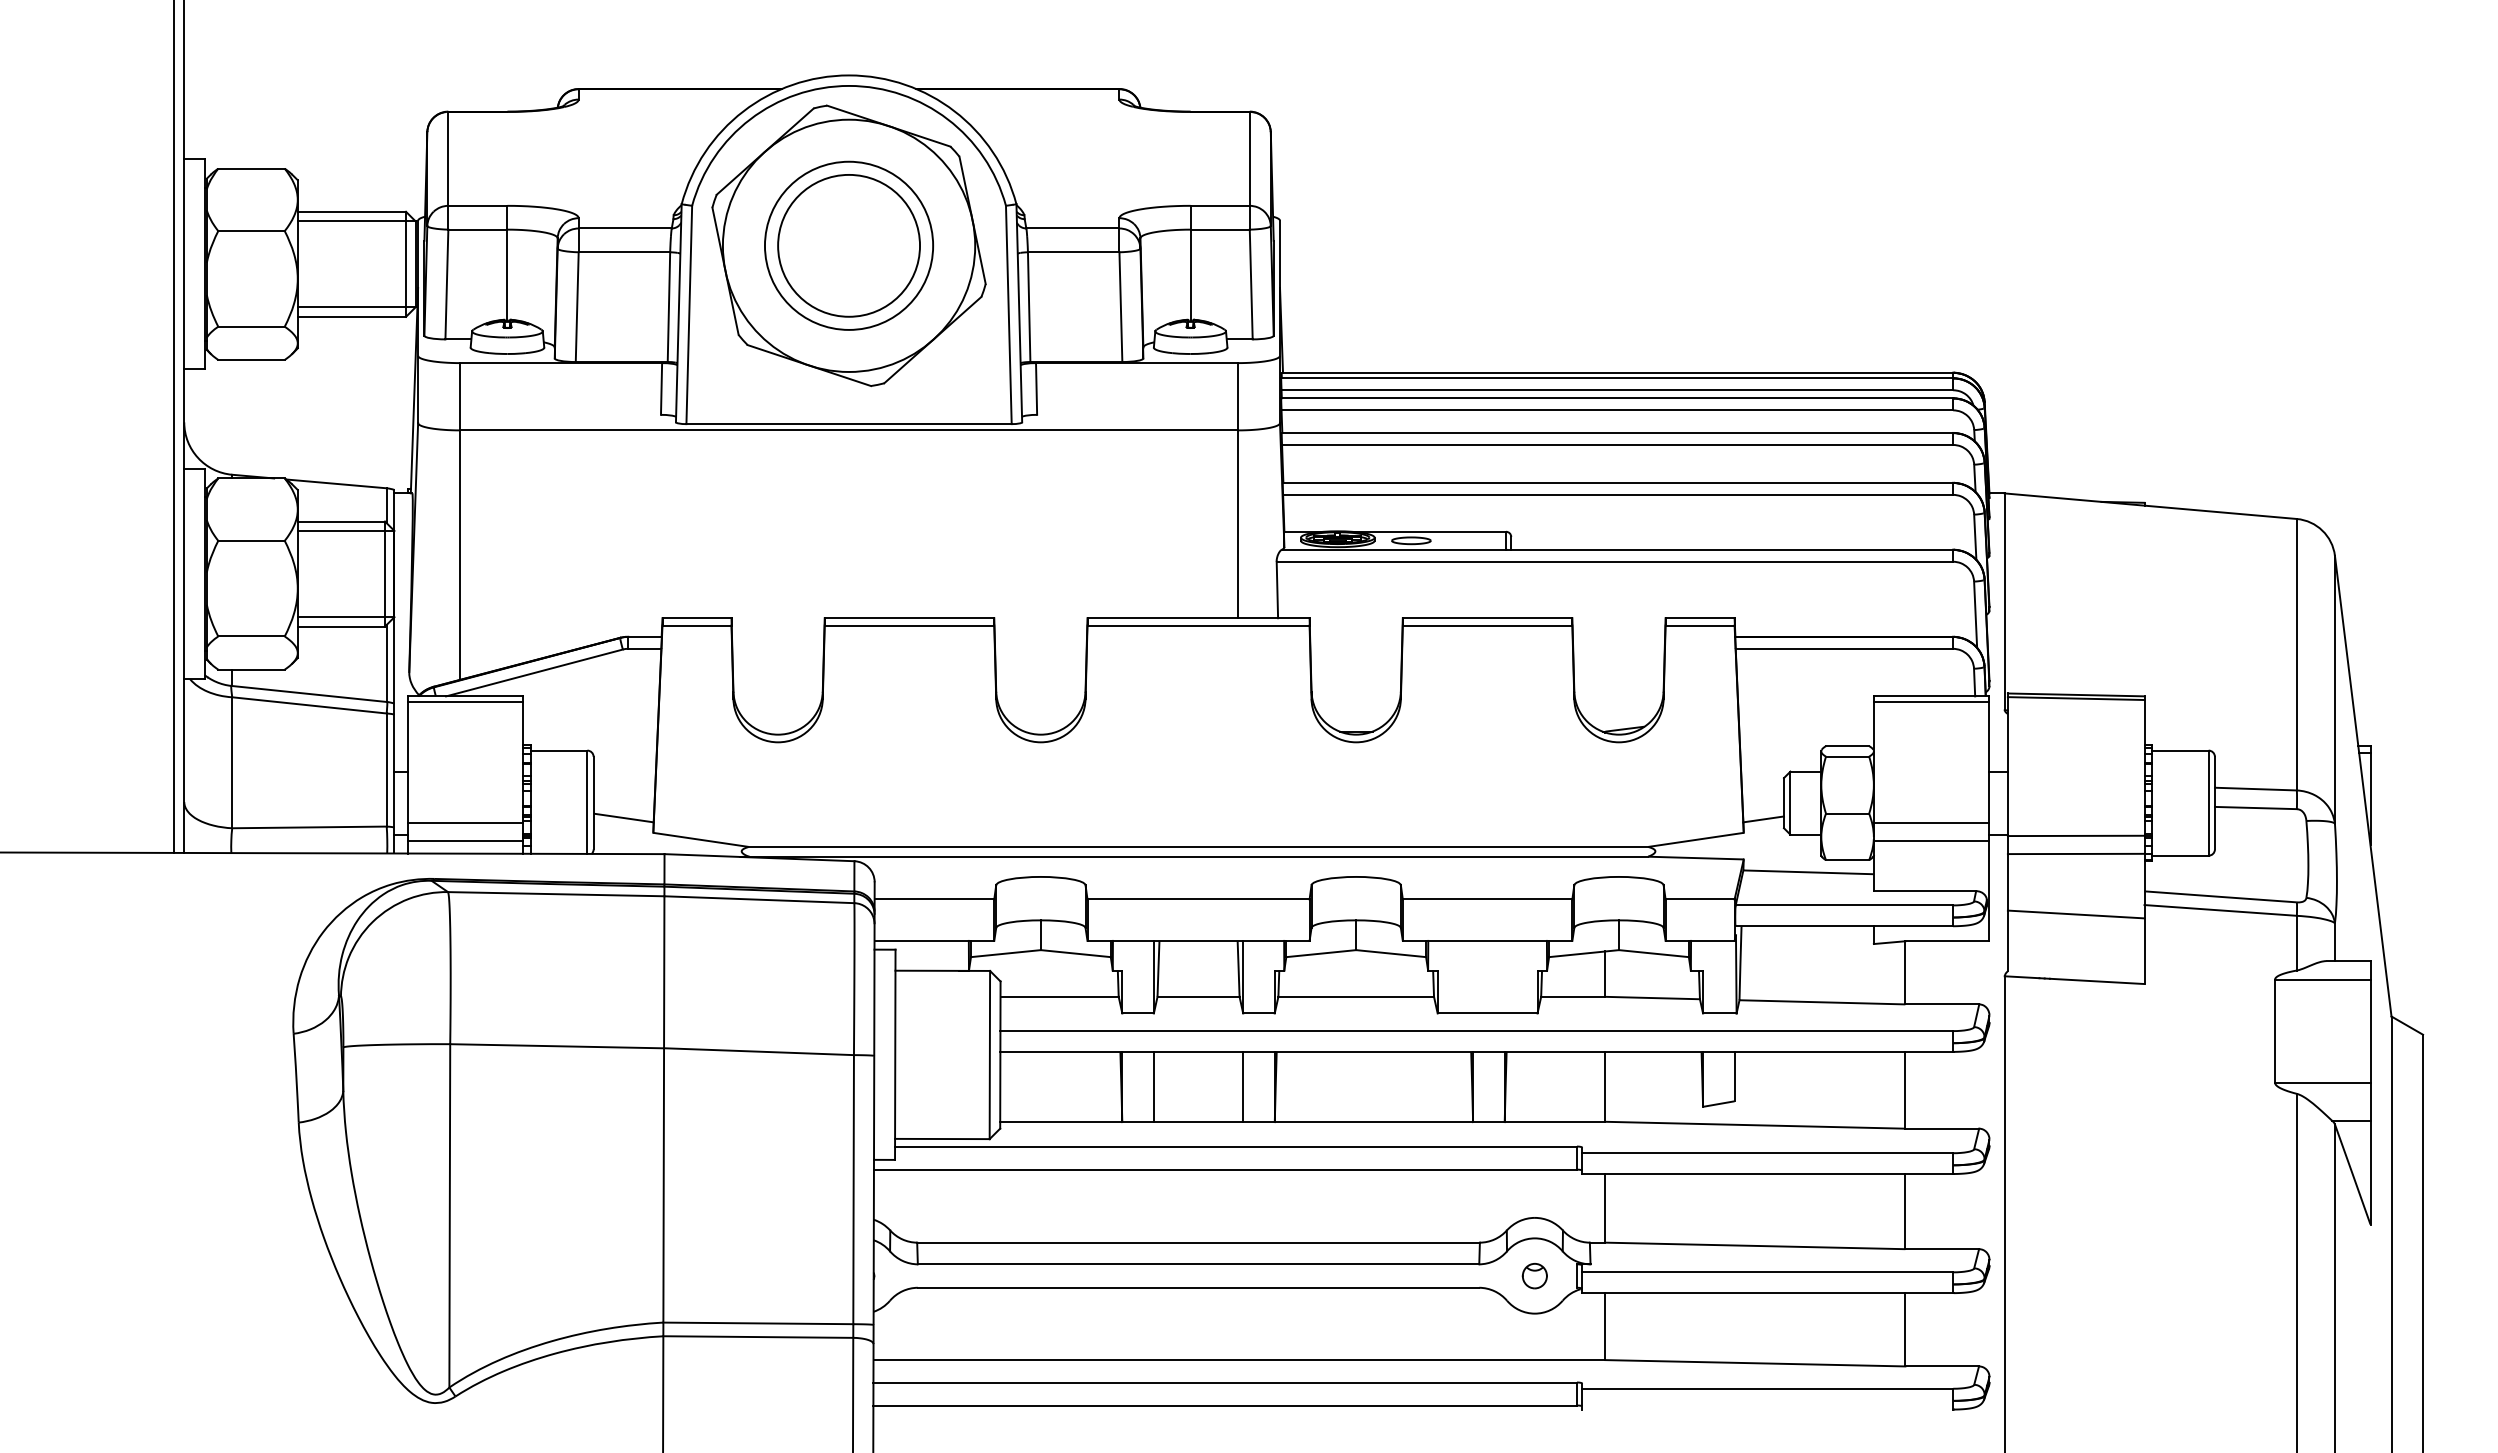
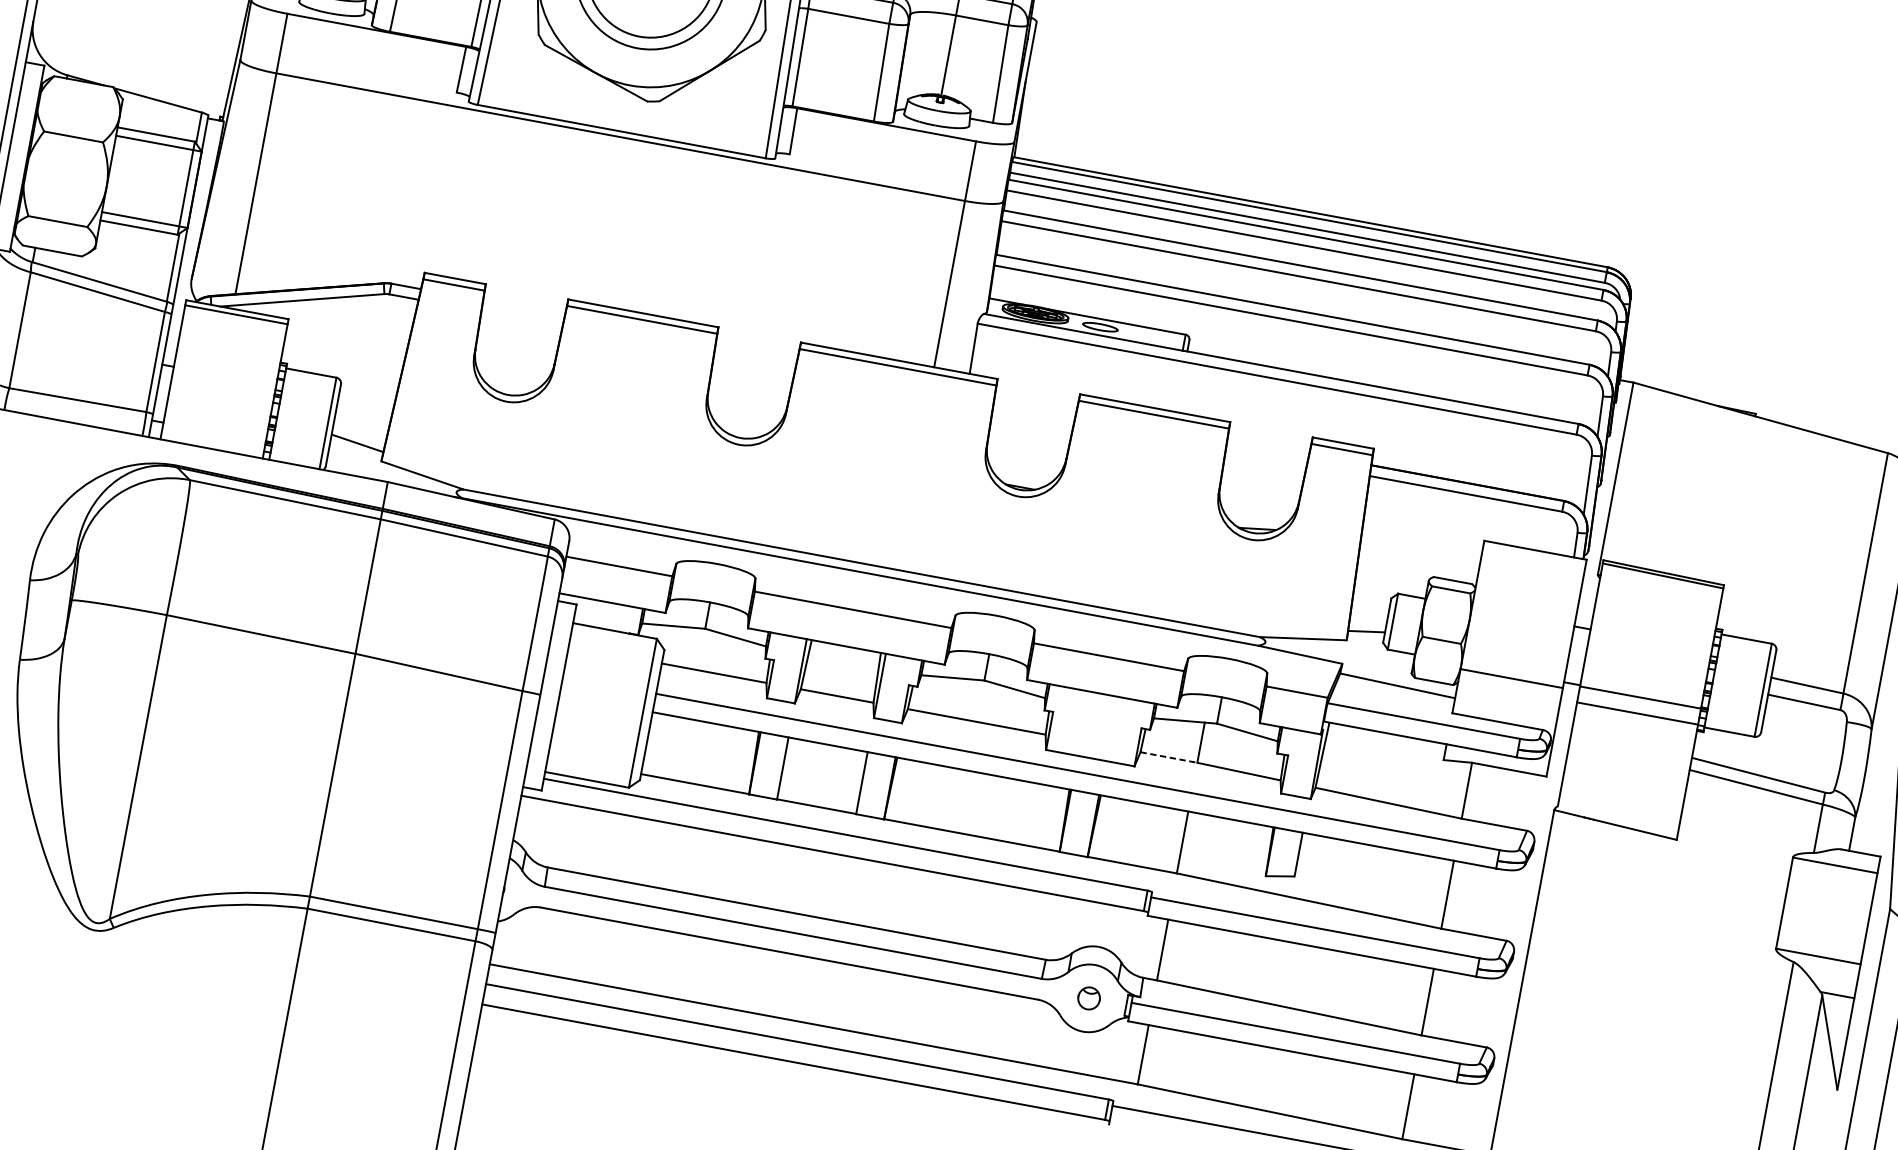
line: (1931, 702) -> (1534, 555), removed
line: (465, 823) -> (216, 422), removed
line: (1931, 823) -> (1514, 662), removed
line: (465, 841) -> (213, 438), removed
line: (2075, 914) -> (1627, 767), removed
line: (1573, 996) -> (1169, 757), solid -> dashed

